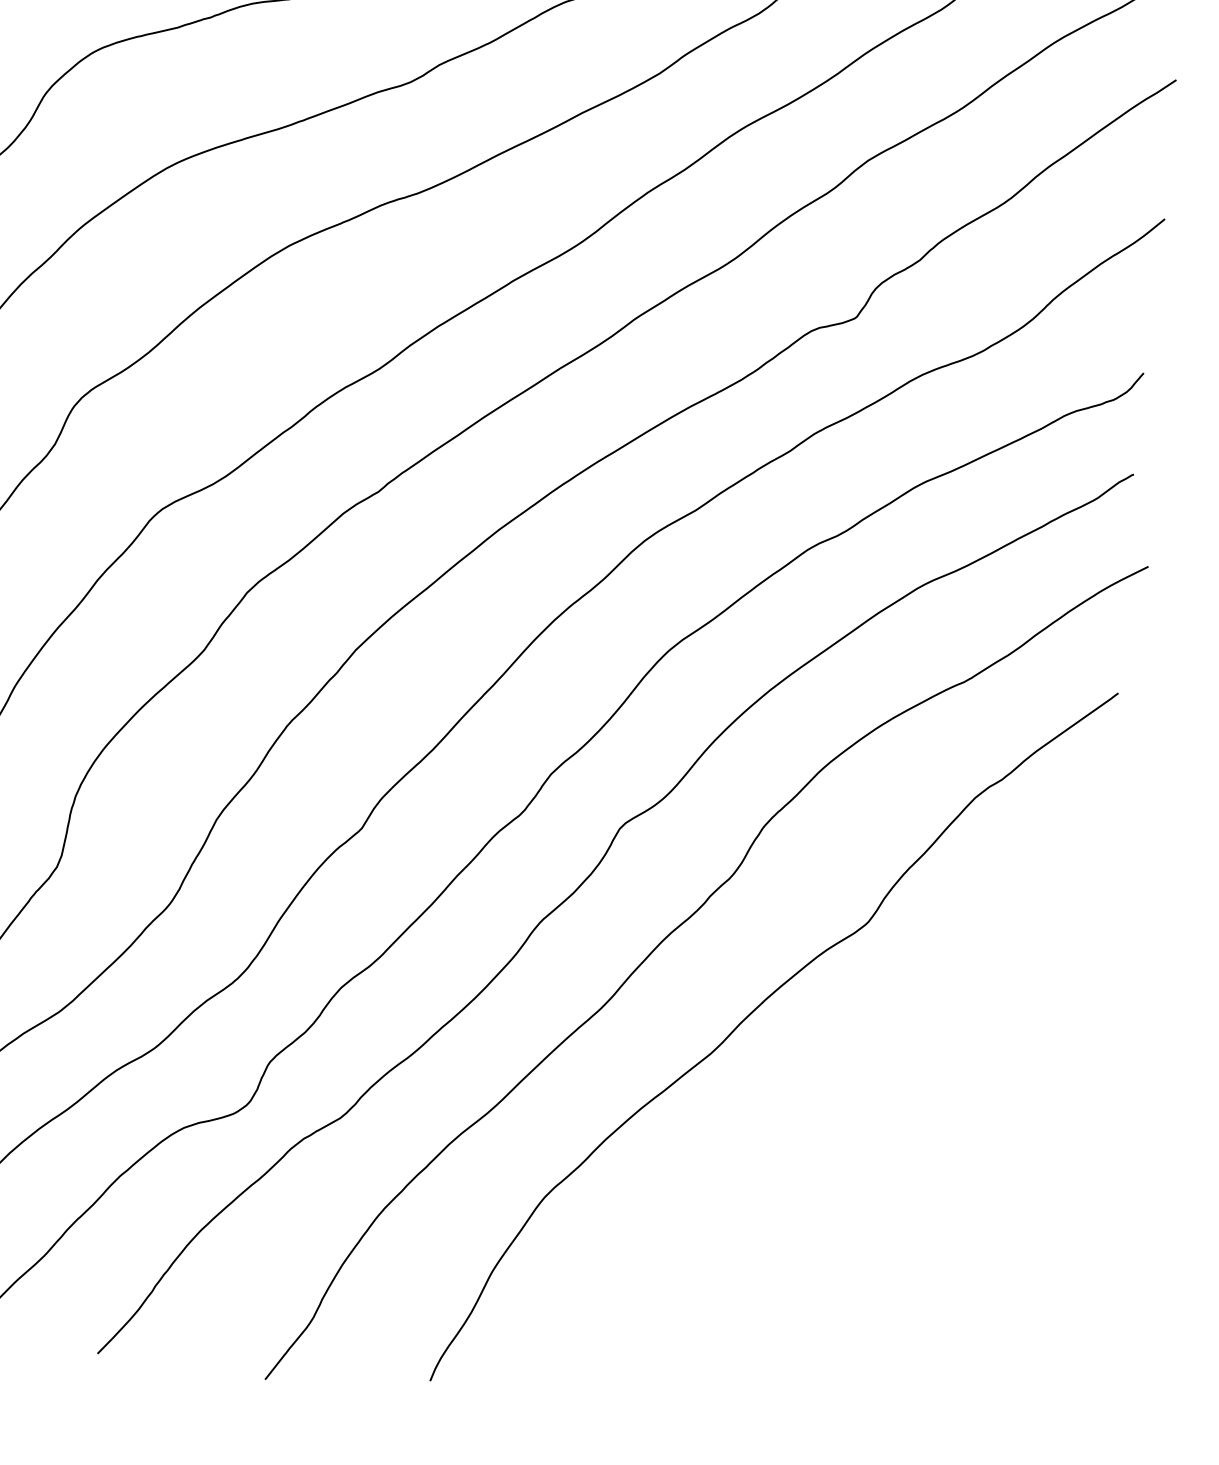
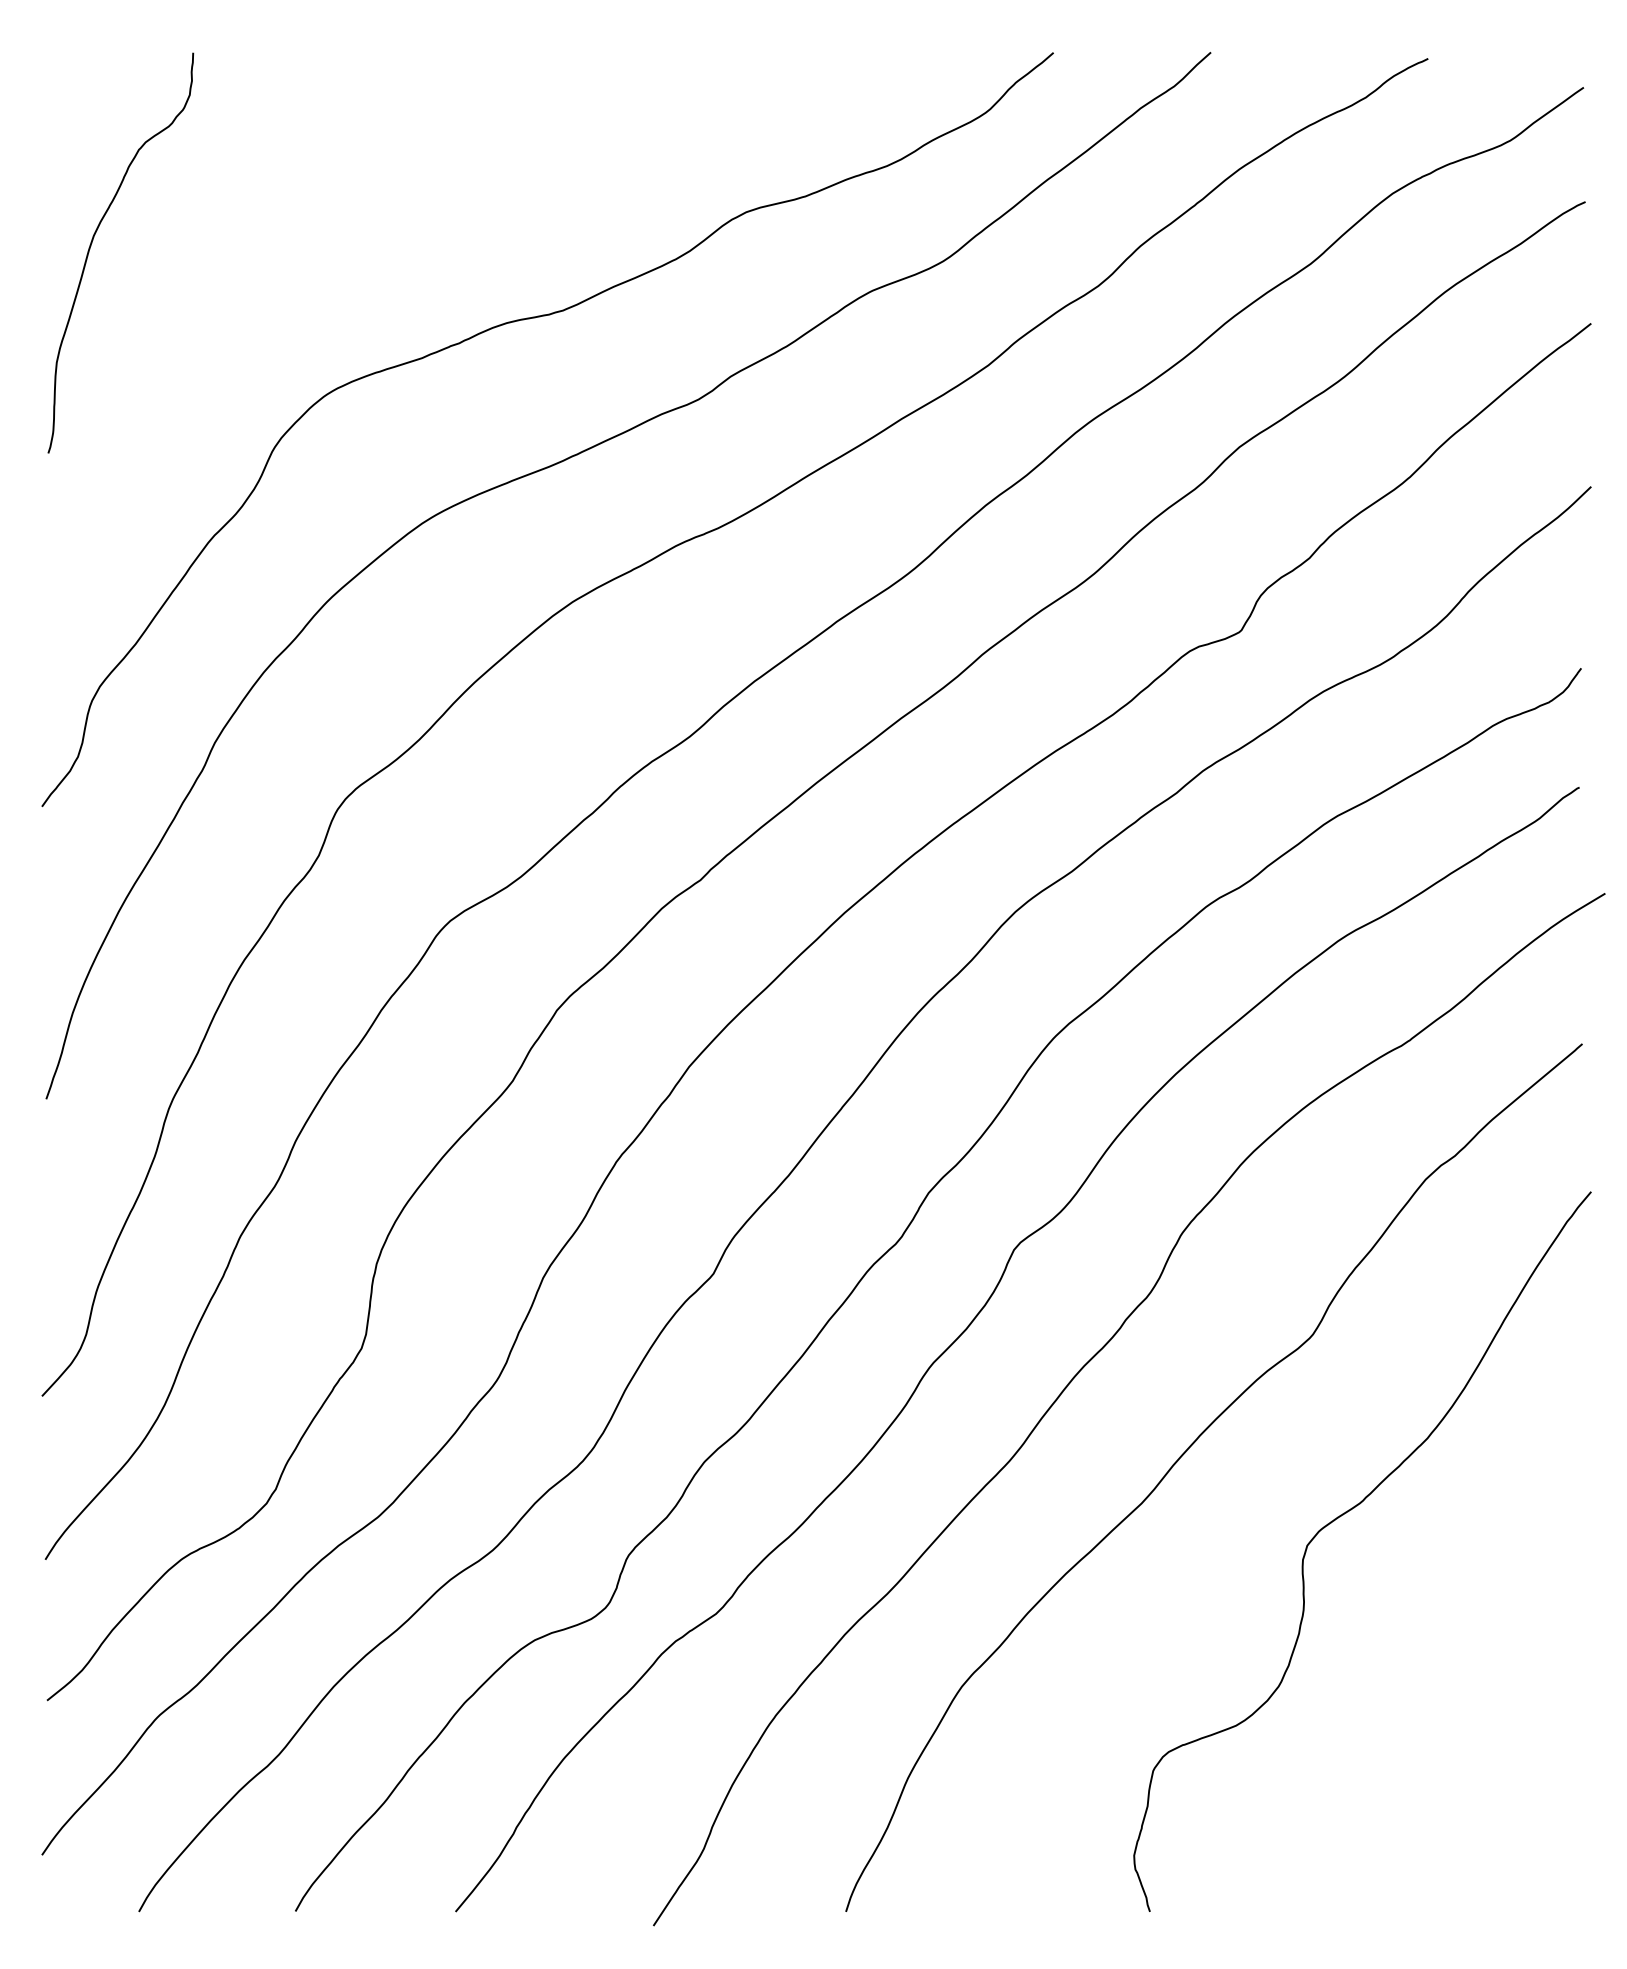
curve: (879, 1079) -> (1340, 1517), added

